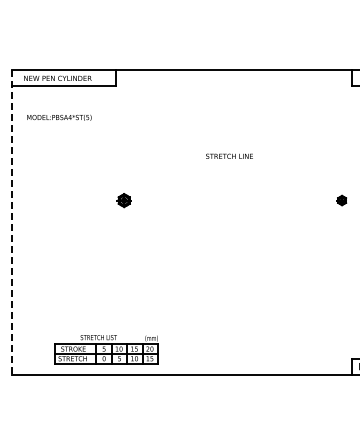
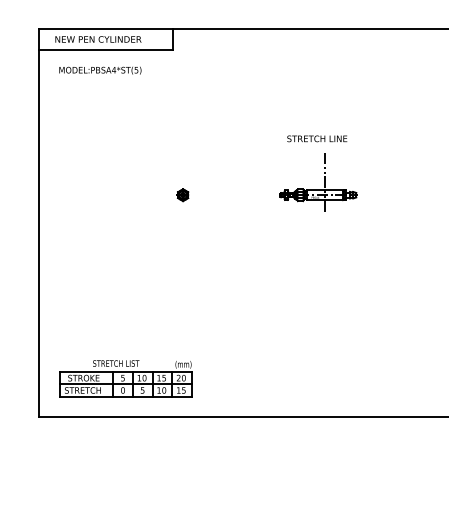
text: (59, 117) -> (100, 70), moved
part: (230, 190) -> (318, 182), added
part: (124, 200) -> (183, 195), size x0.71
line: (11, 222) -> (39, 223), dashed -> solid
part: (106, 349) -> (125, 378), moved

